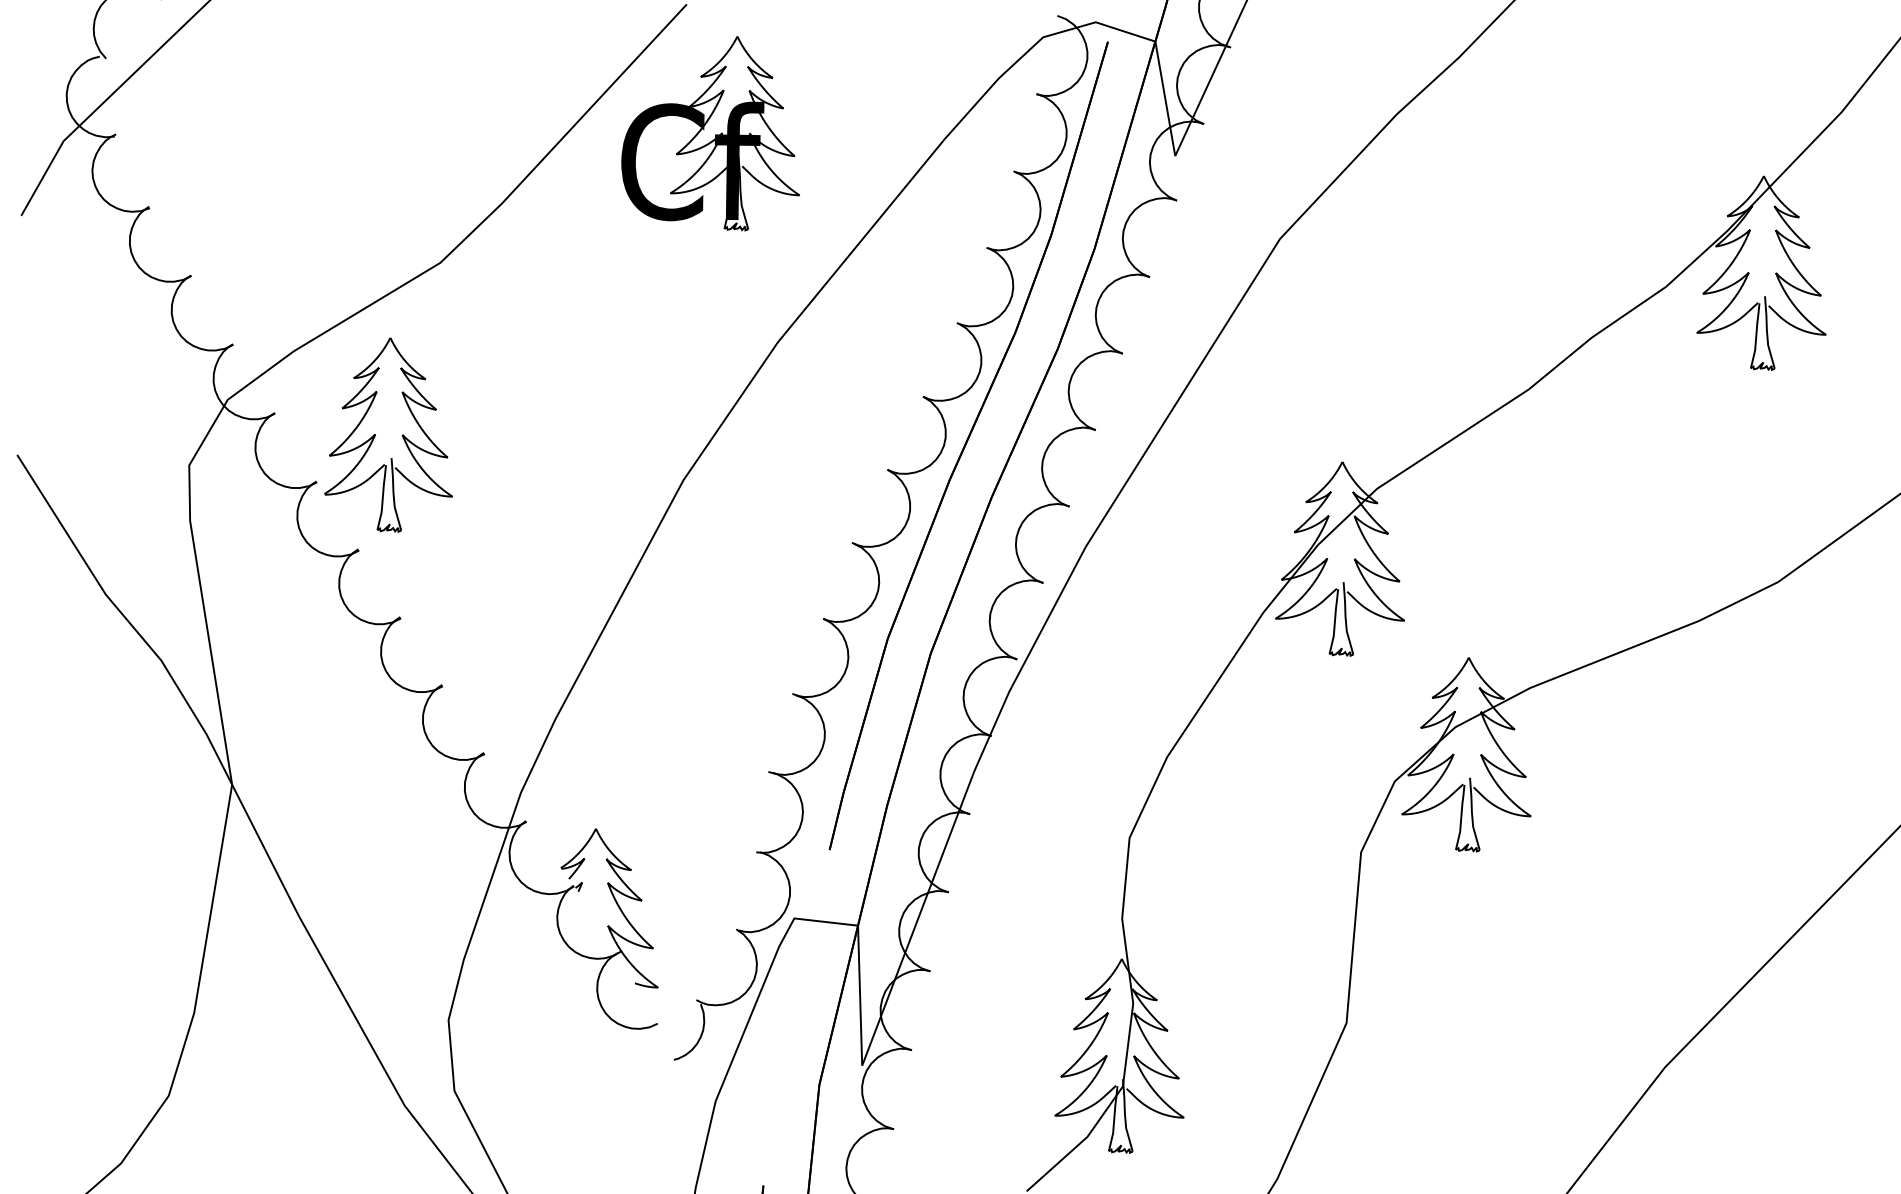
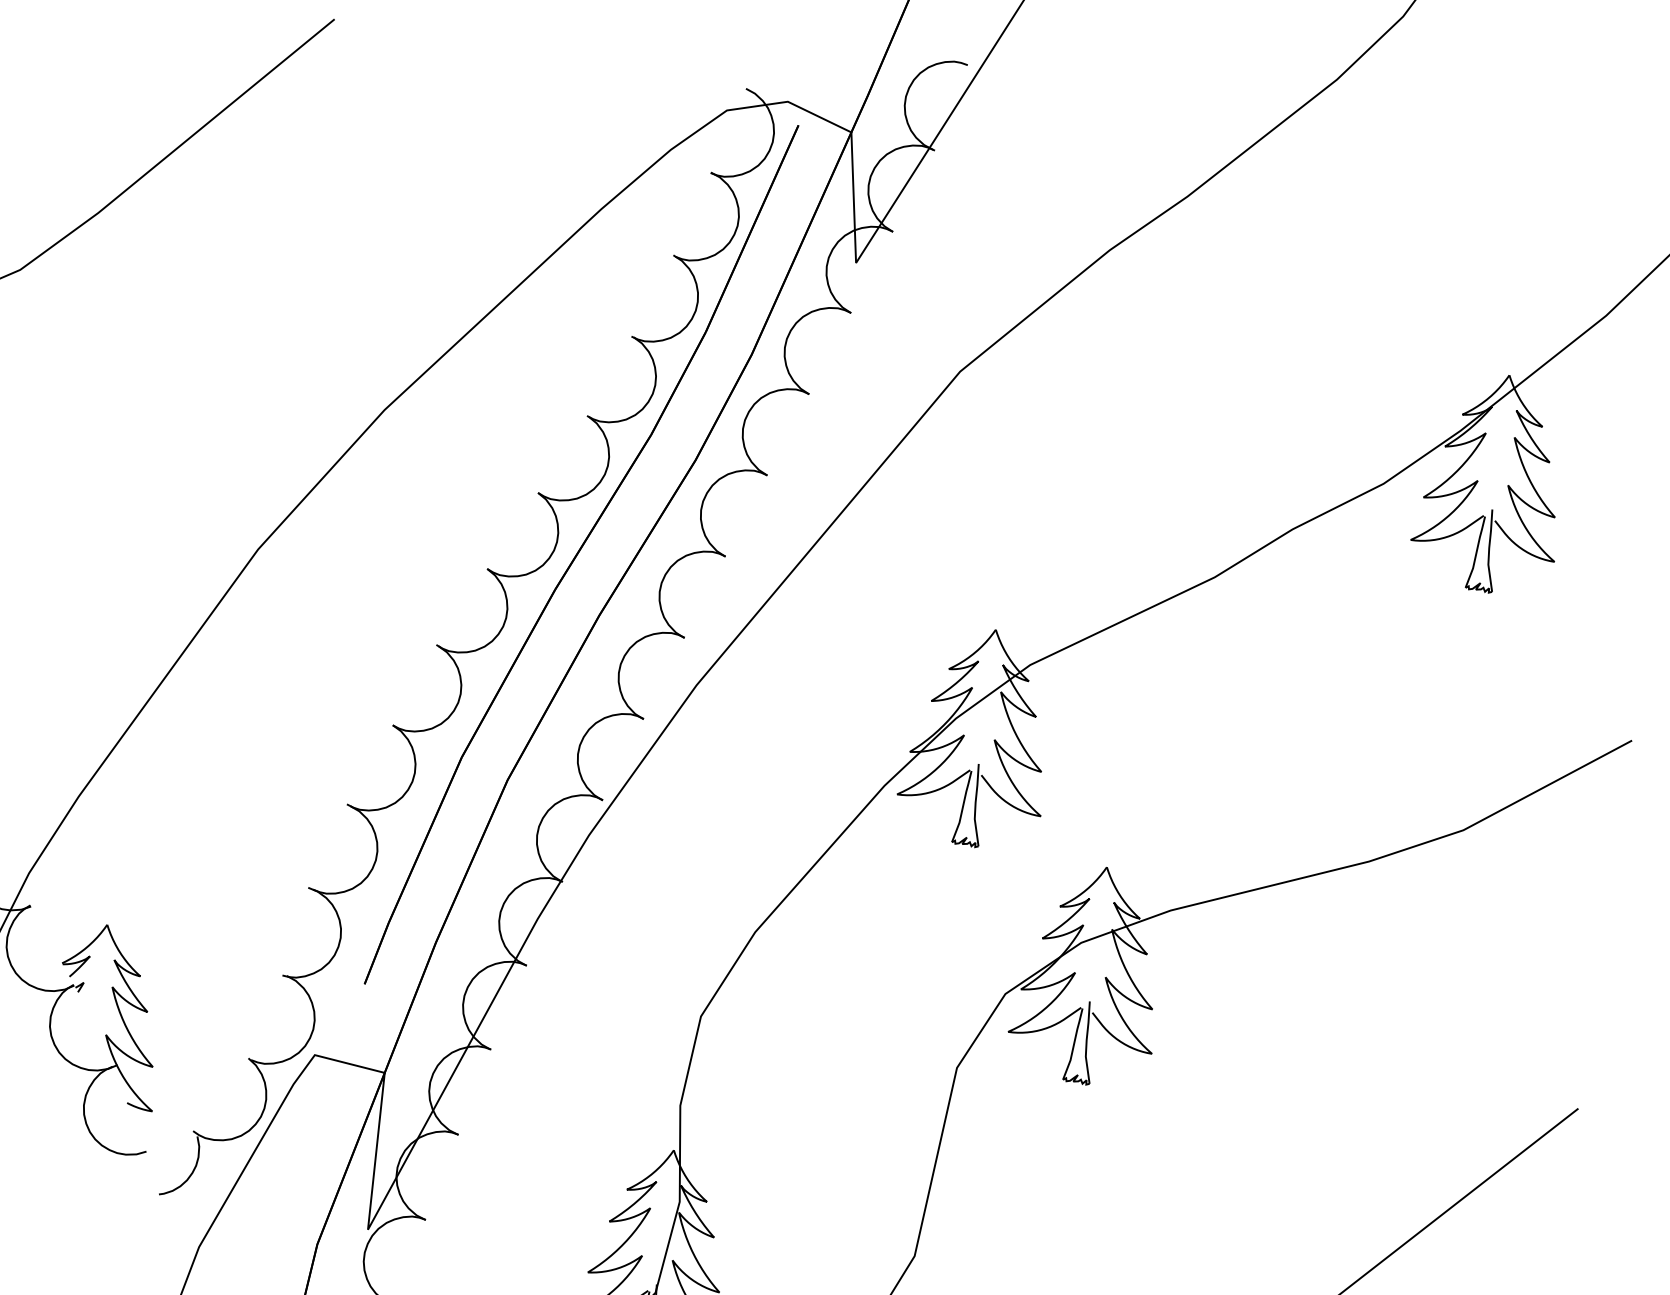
part: (710, 133) -> (341, 166), removed

